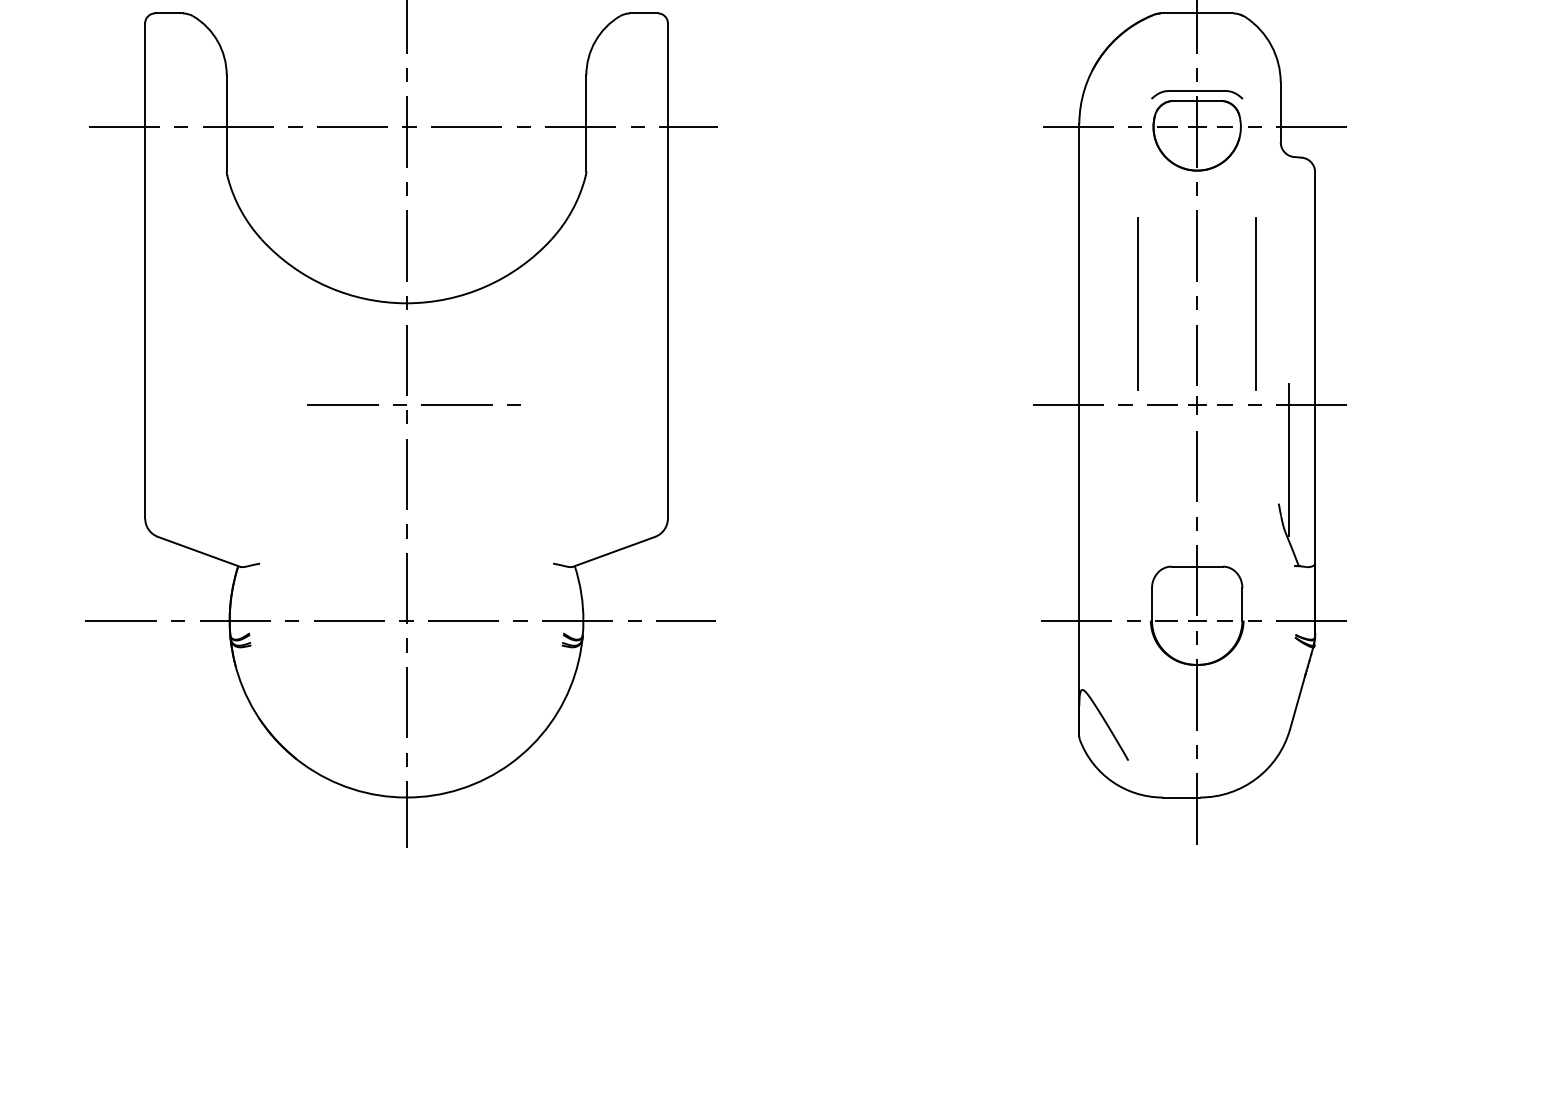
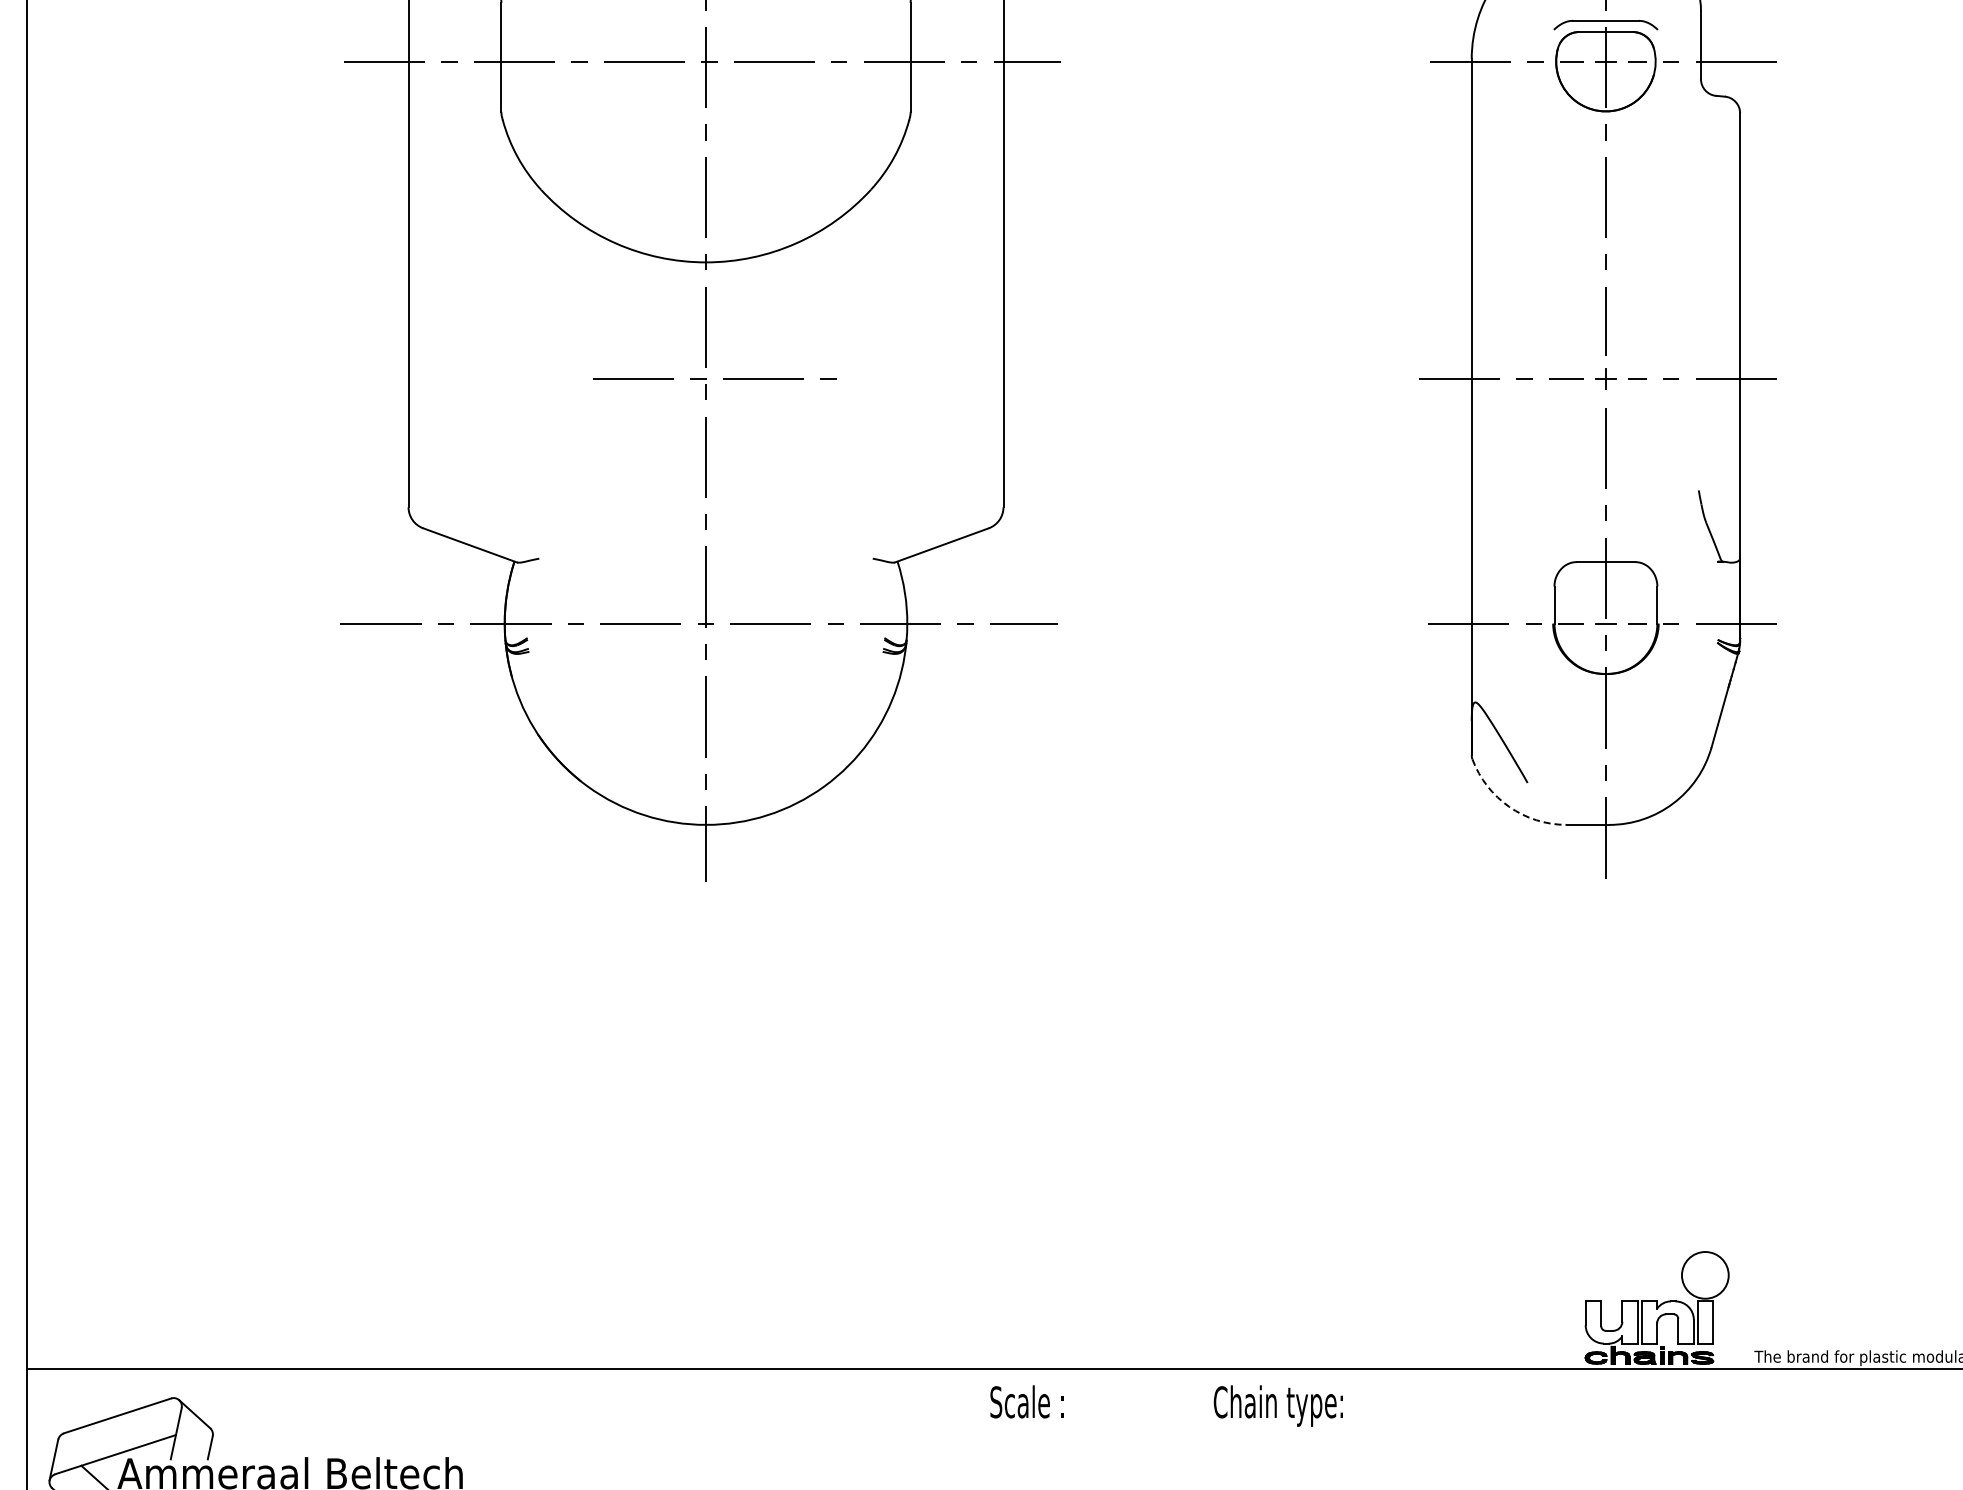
line: (1137, 303) -> (1538, 262), removed
line: (1255, 304) -> (1672, 263), removed
line: (1288, 459) -> (1709, 440), removed
arc: (1112, 781) -> (1509, 806), solid -> dashed

